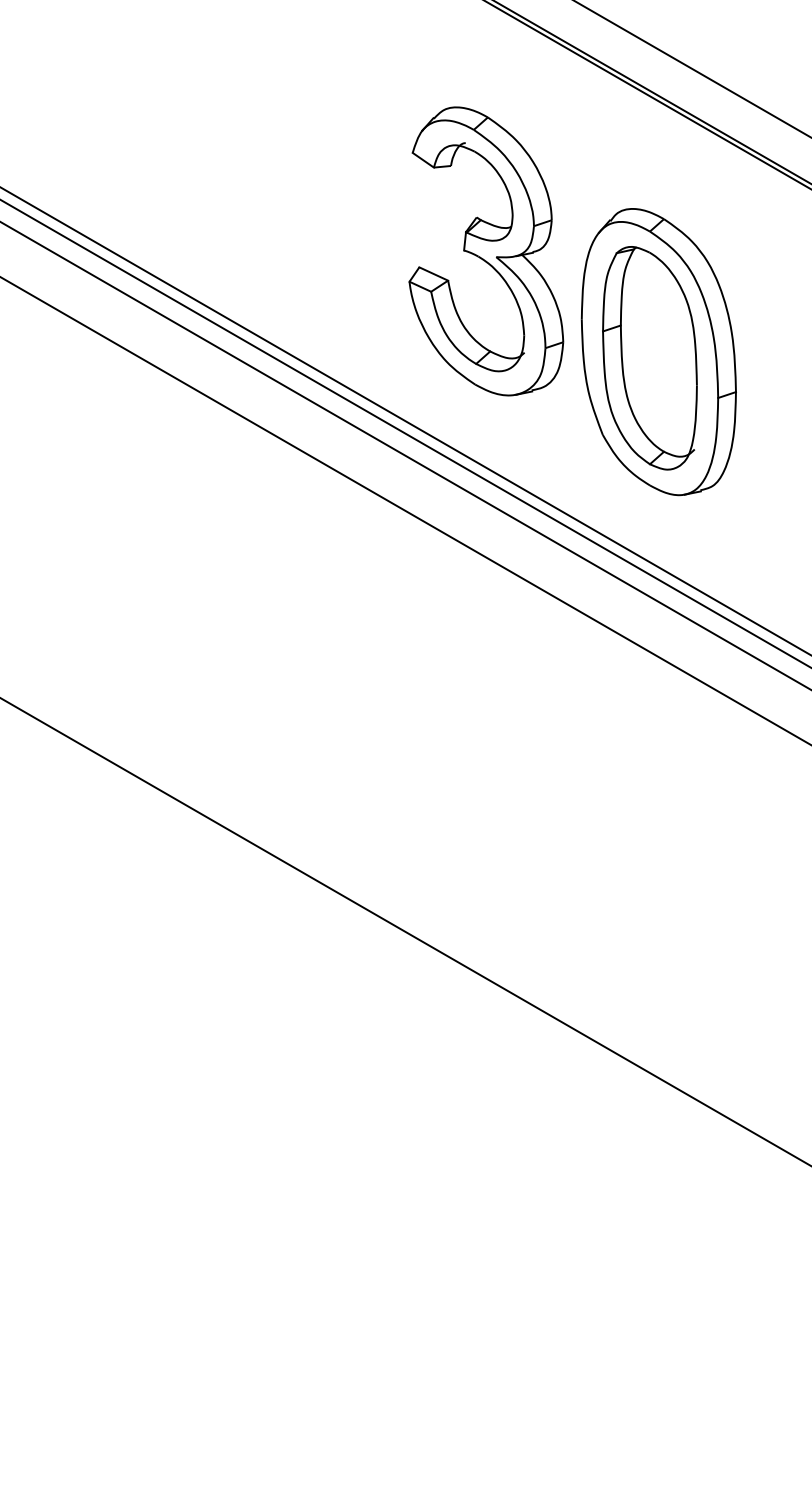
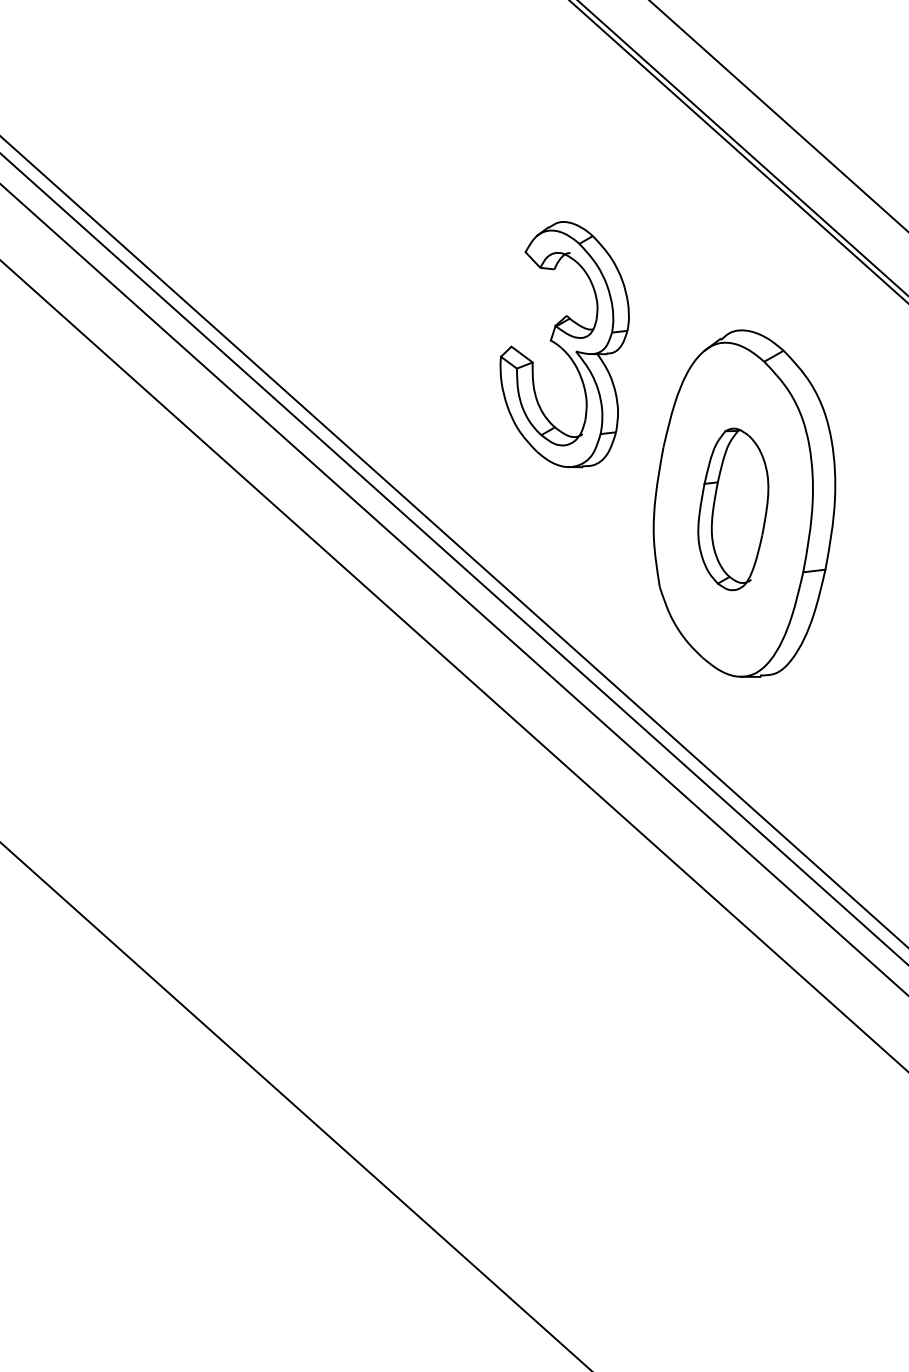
part: (486, 251) -> (568, 345), size x0.7
part: (649, 358) -> (732, 509), size x0.6

